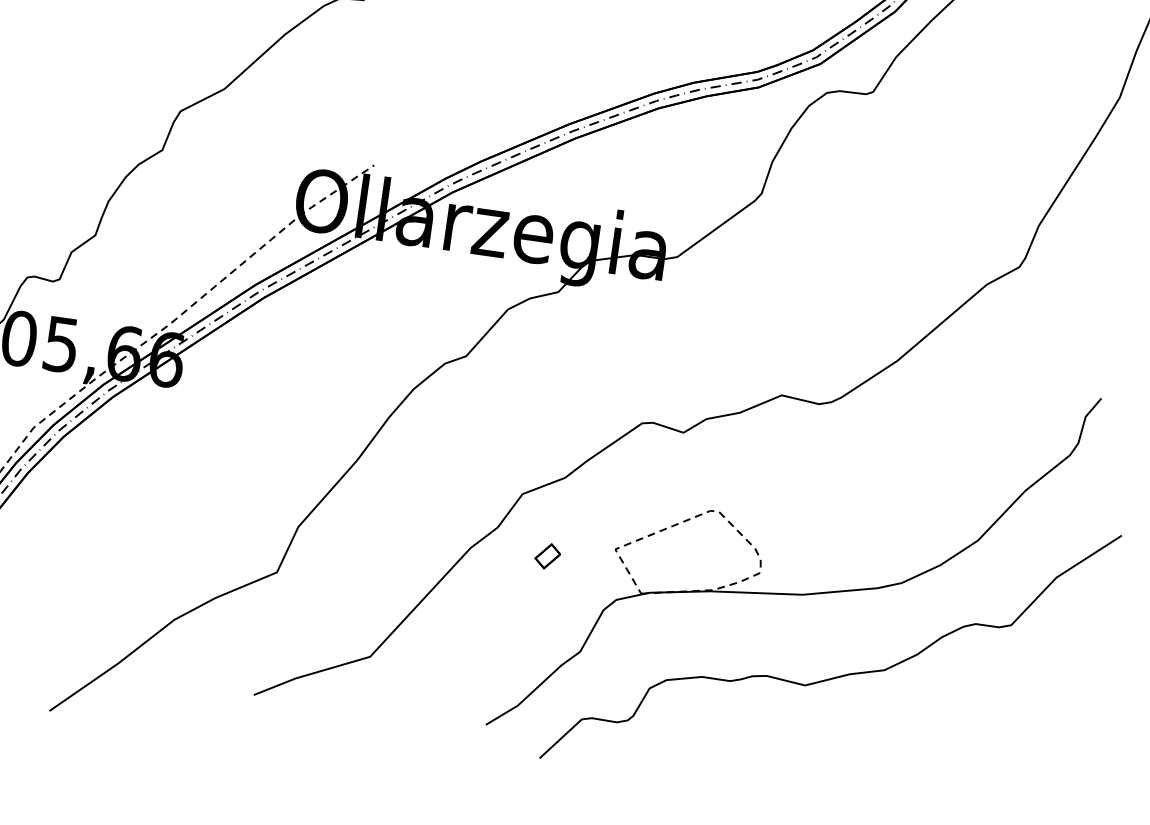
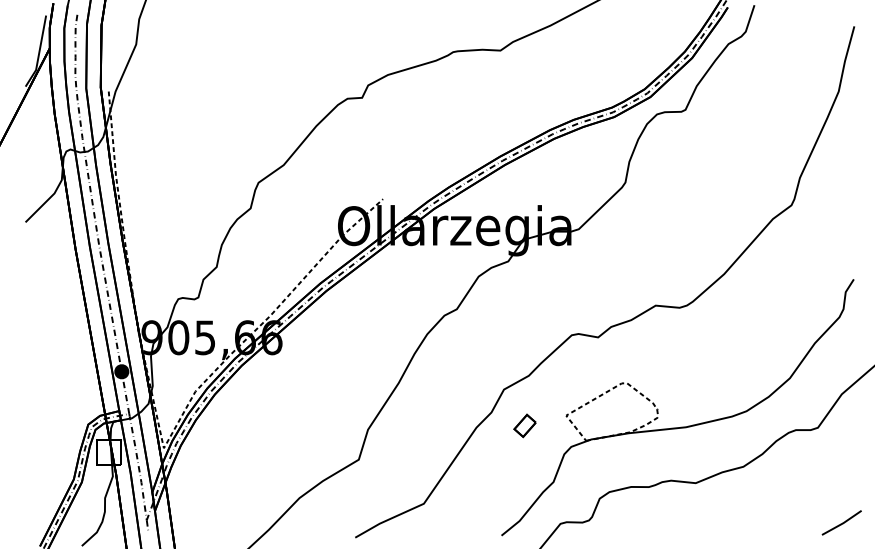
part: (547, 555) -> (524, 425), size x1.43
line: (1028, 780) -> (842, 522), added

